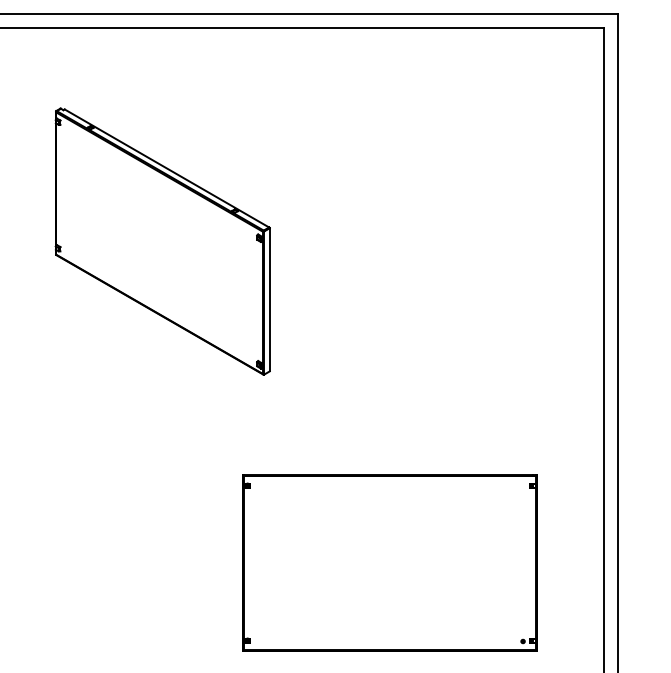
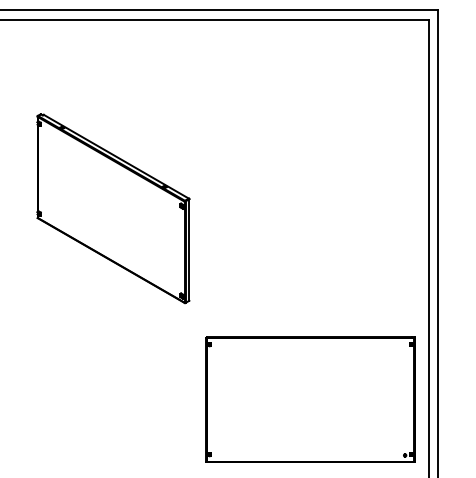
part: (162, 241) -> (113, 208), moved
part: (389, 562) -> (310, 399), moved

